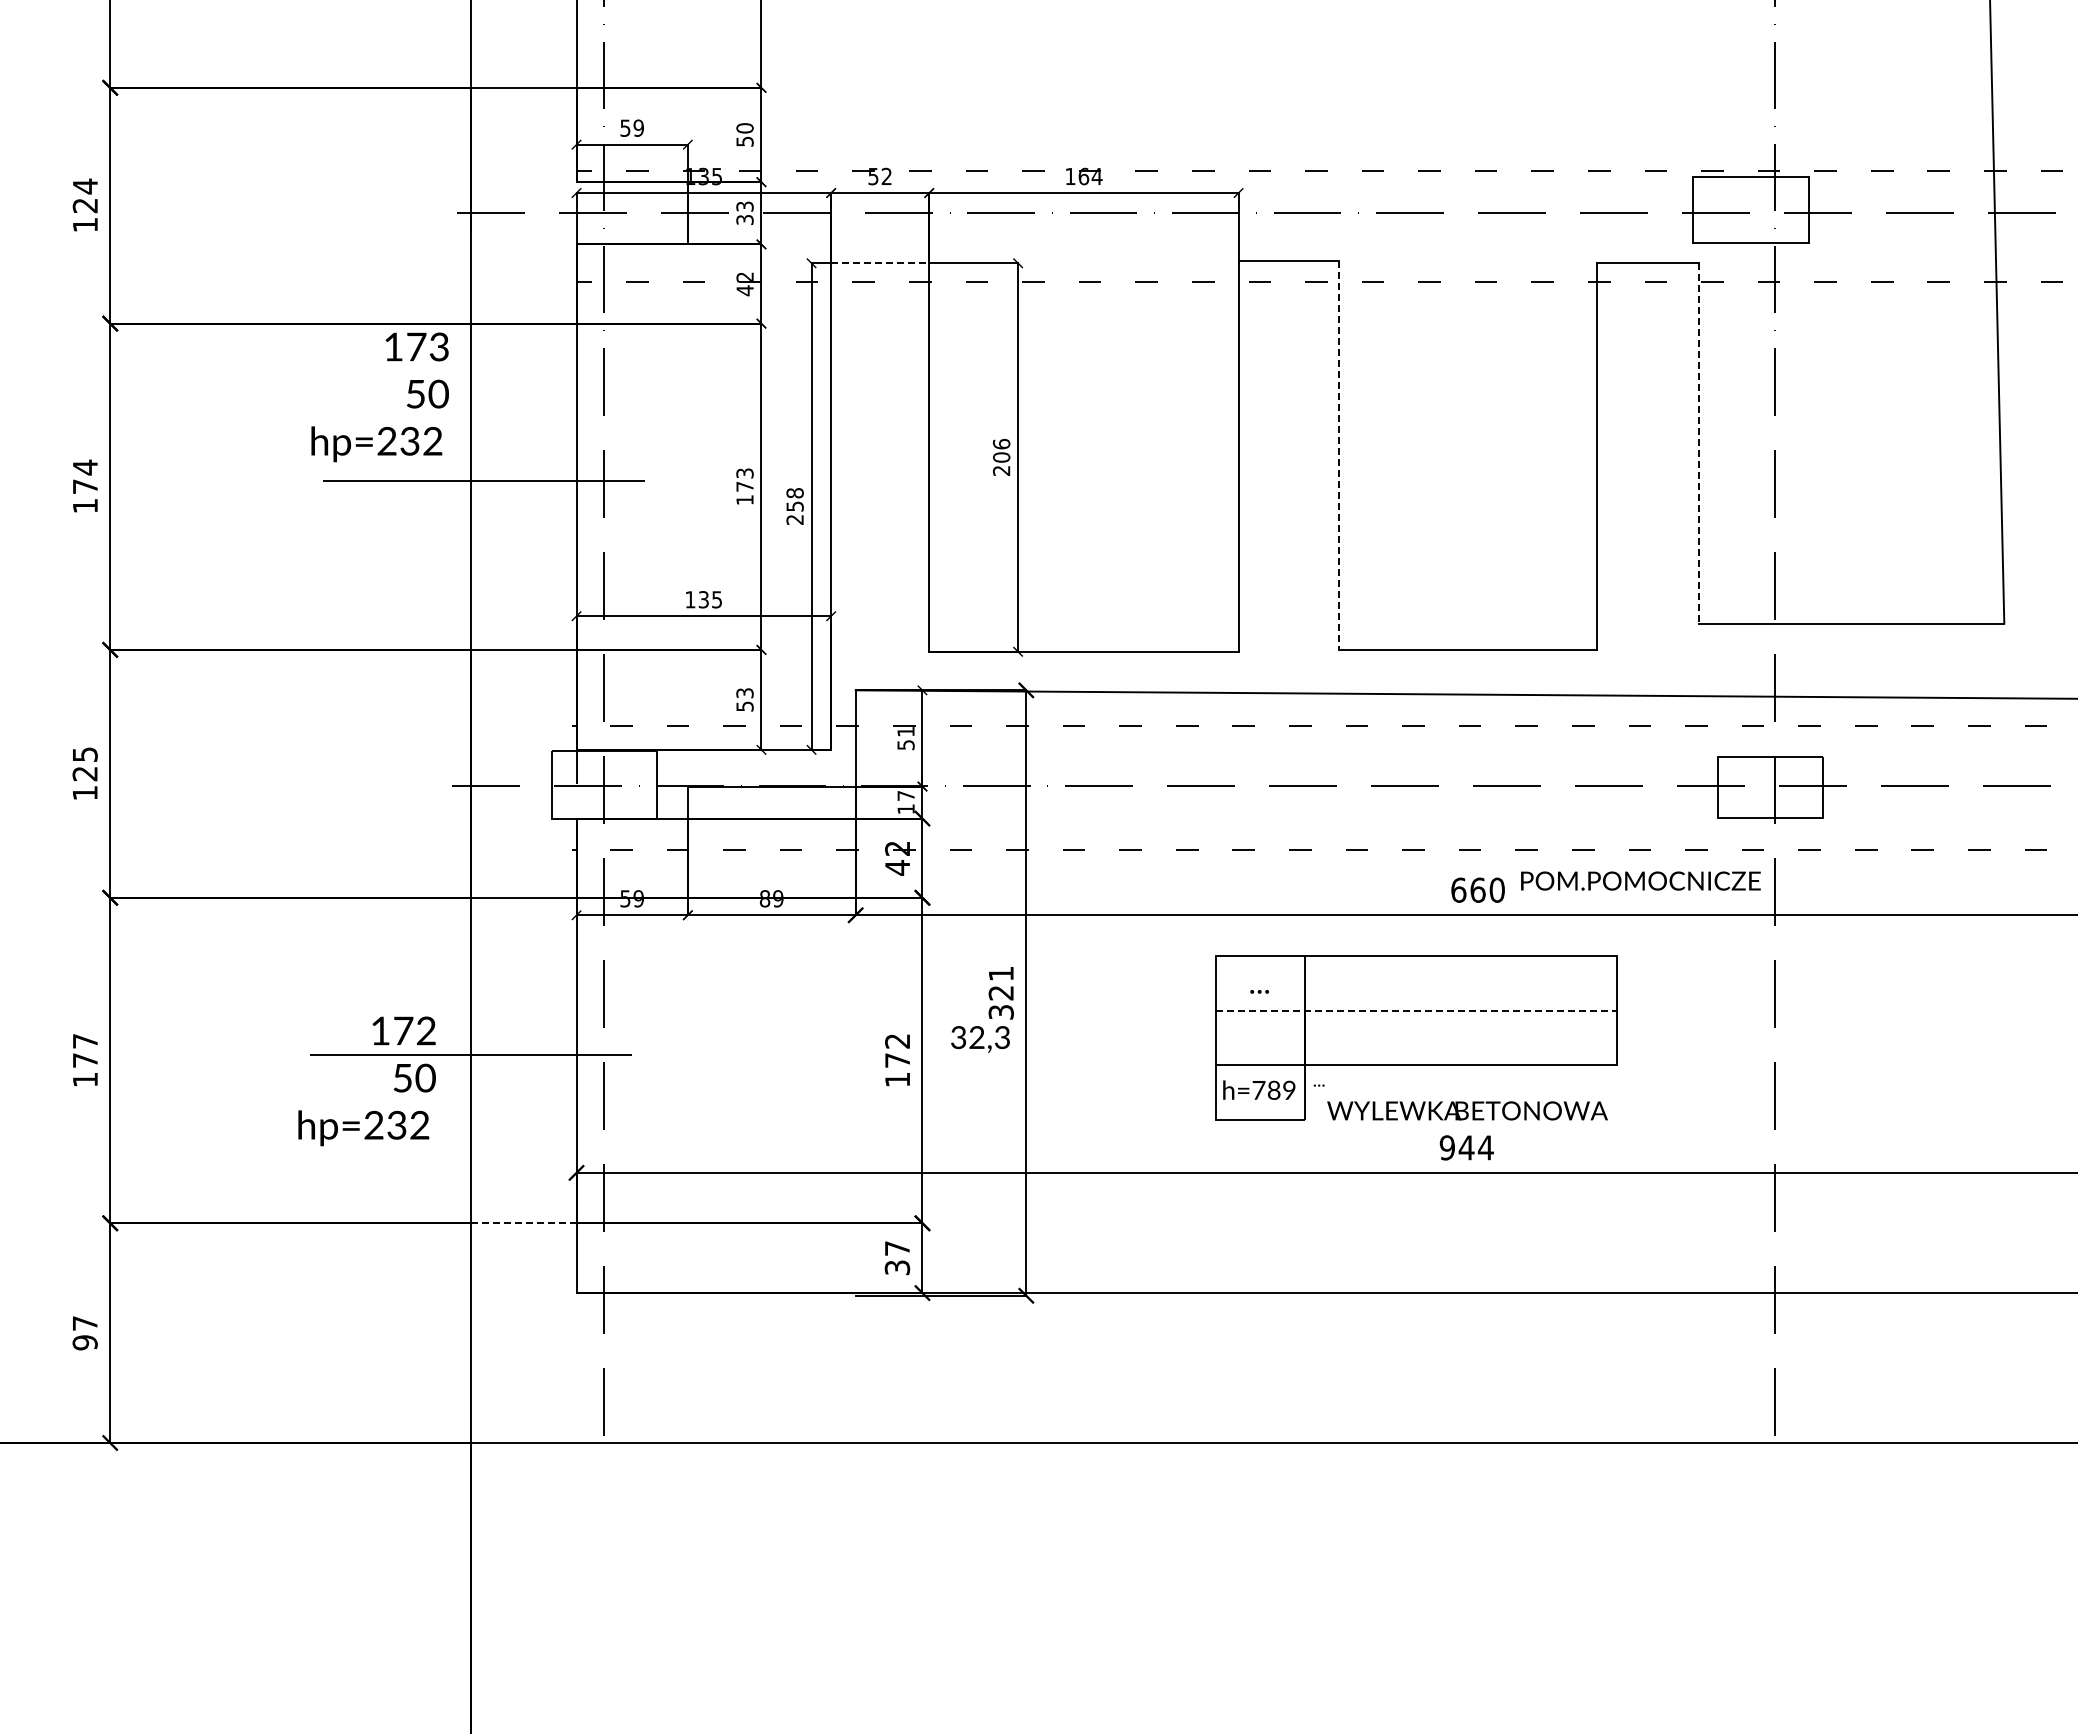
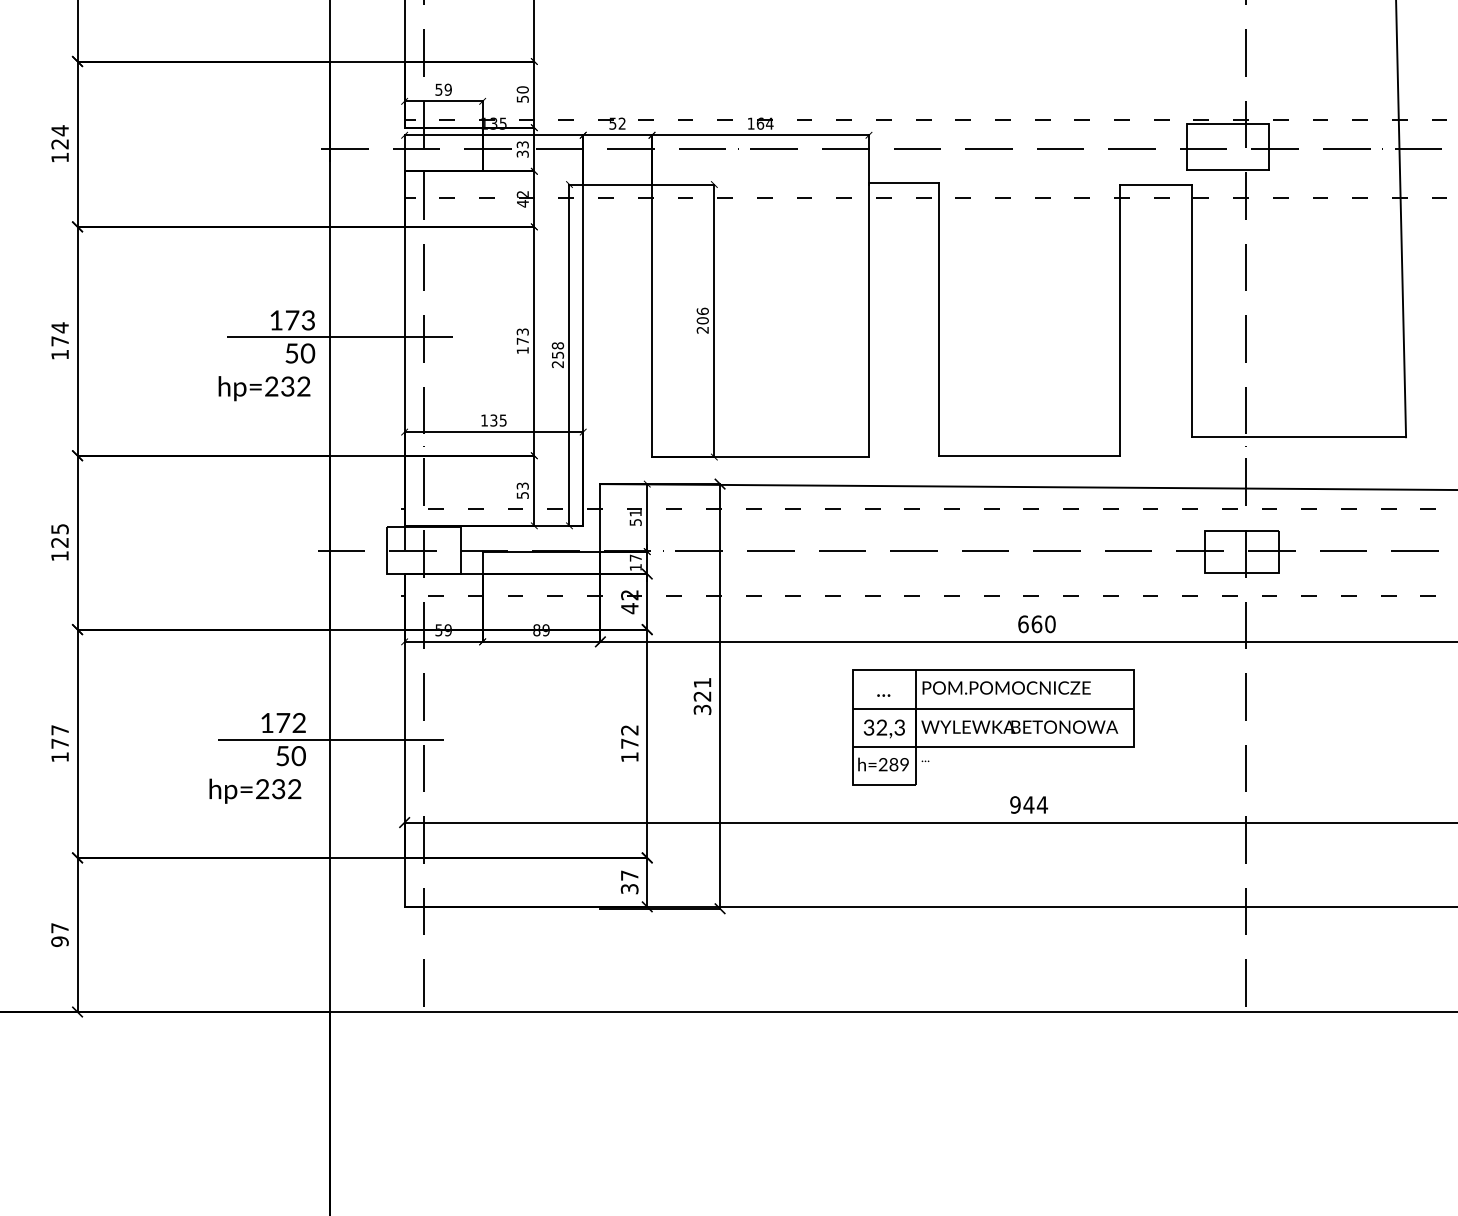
line: (880, 263) -> (617, 184), dashed -> solid
text: (379, 397) -> (266, 355), moved
line: (1698, 443) -> (1191, 310), dashed -> solid
line: (1338, 456) -> (939, 320), dashed -> solid
text: (1640, 880) -> (1006, 687), moved
line: (1417, 1010) -> (994, 708), dashed -> solid
text: (980, 1039) -> (884, 728), moved
text: (1258, 1089) -> (882, 764), h=789 -> h=289
text: (1467, 1110) -> (1019, 726), moved
line: (523, 1223) -> (367, 858), dashed -> solid

